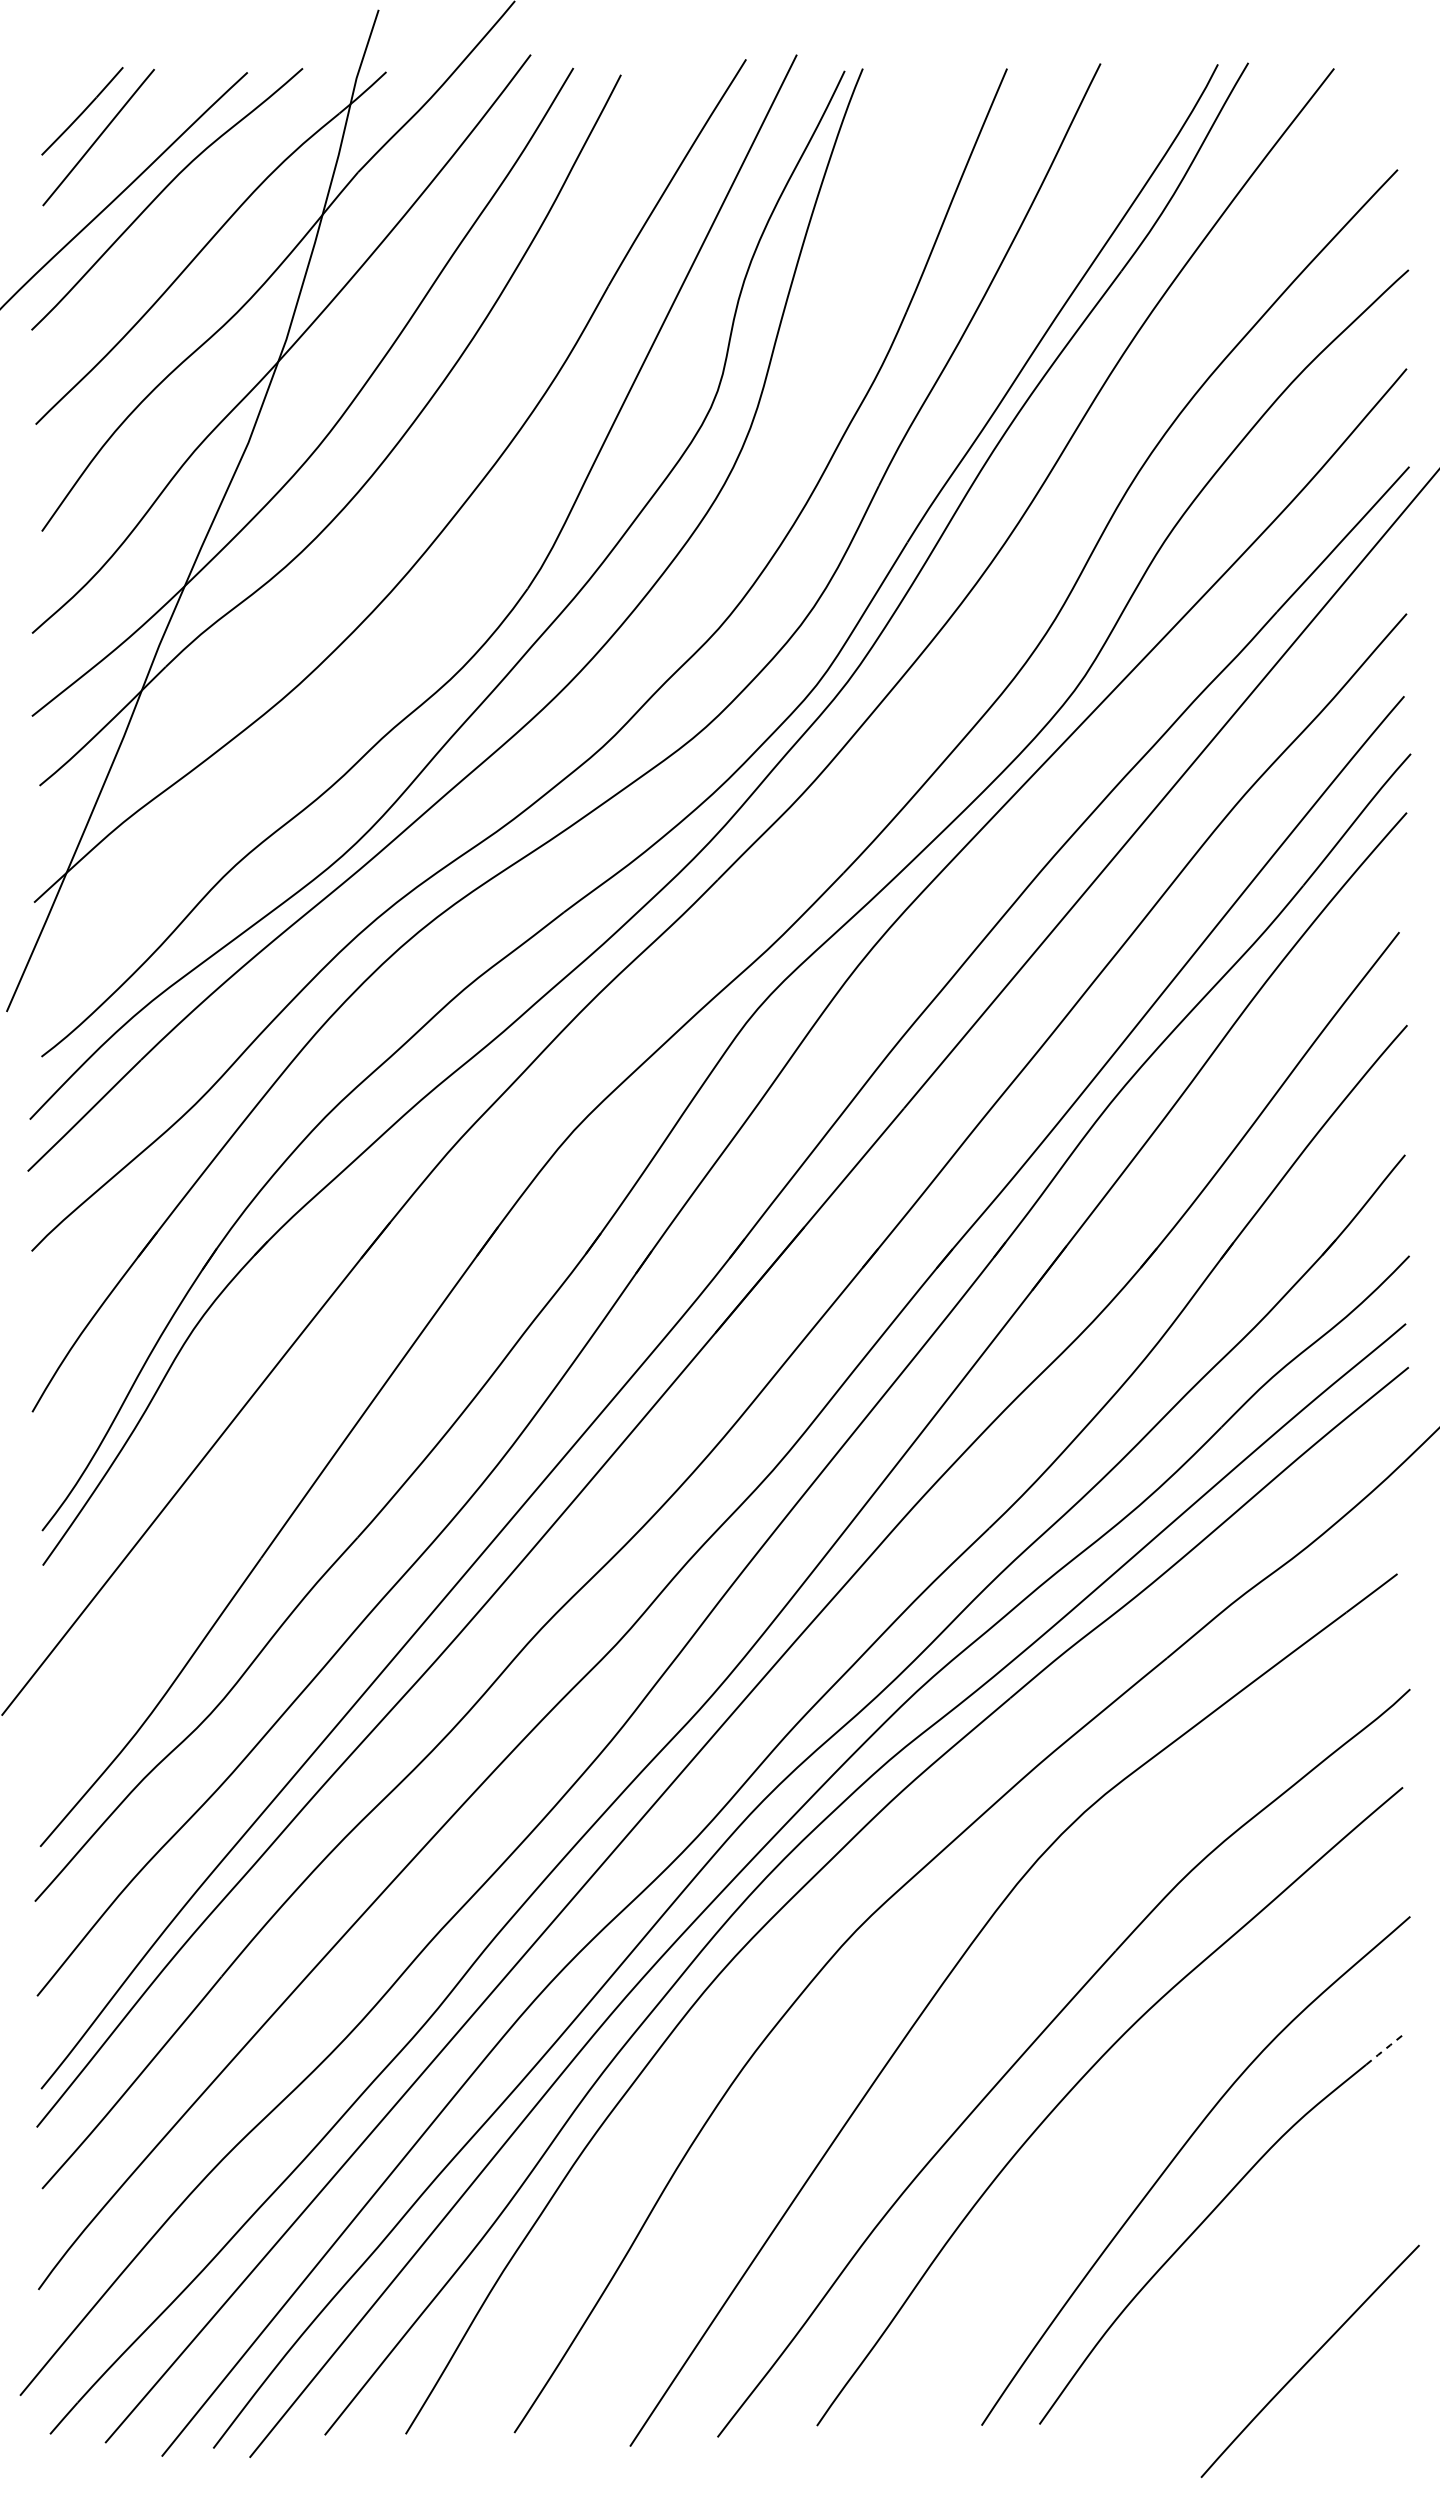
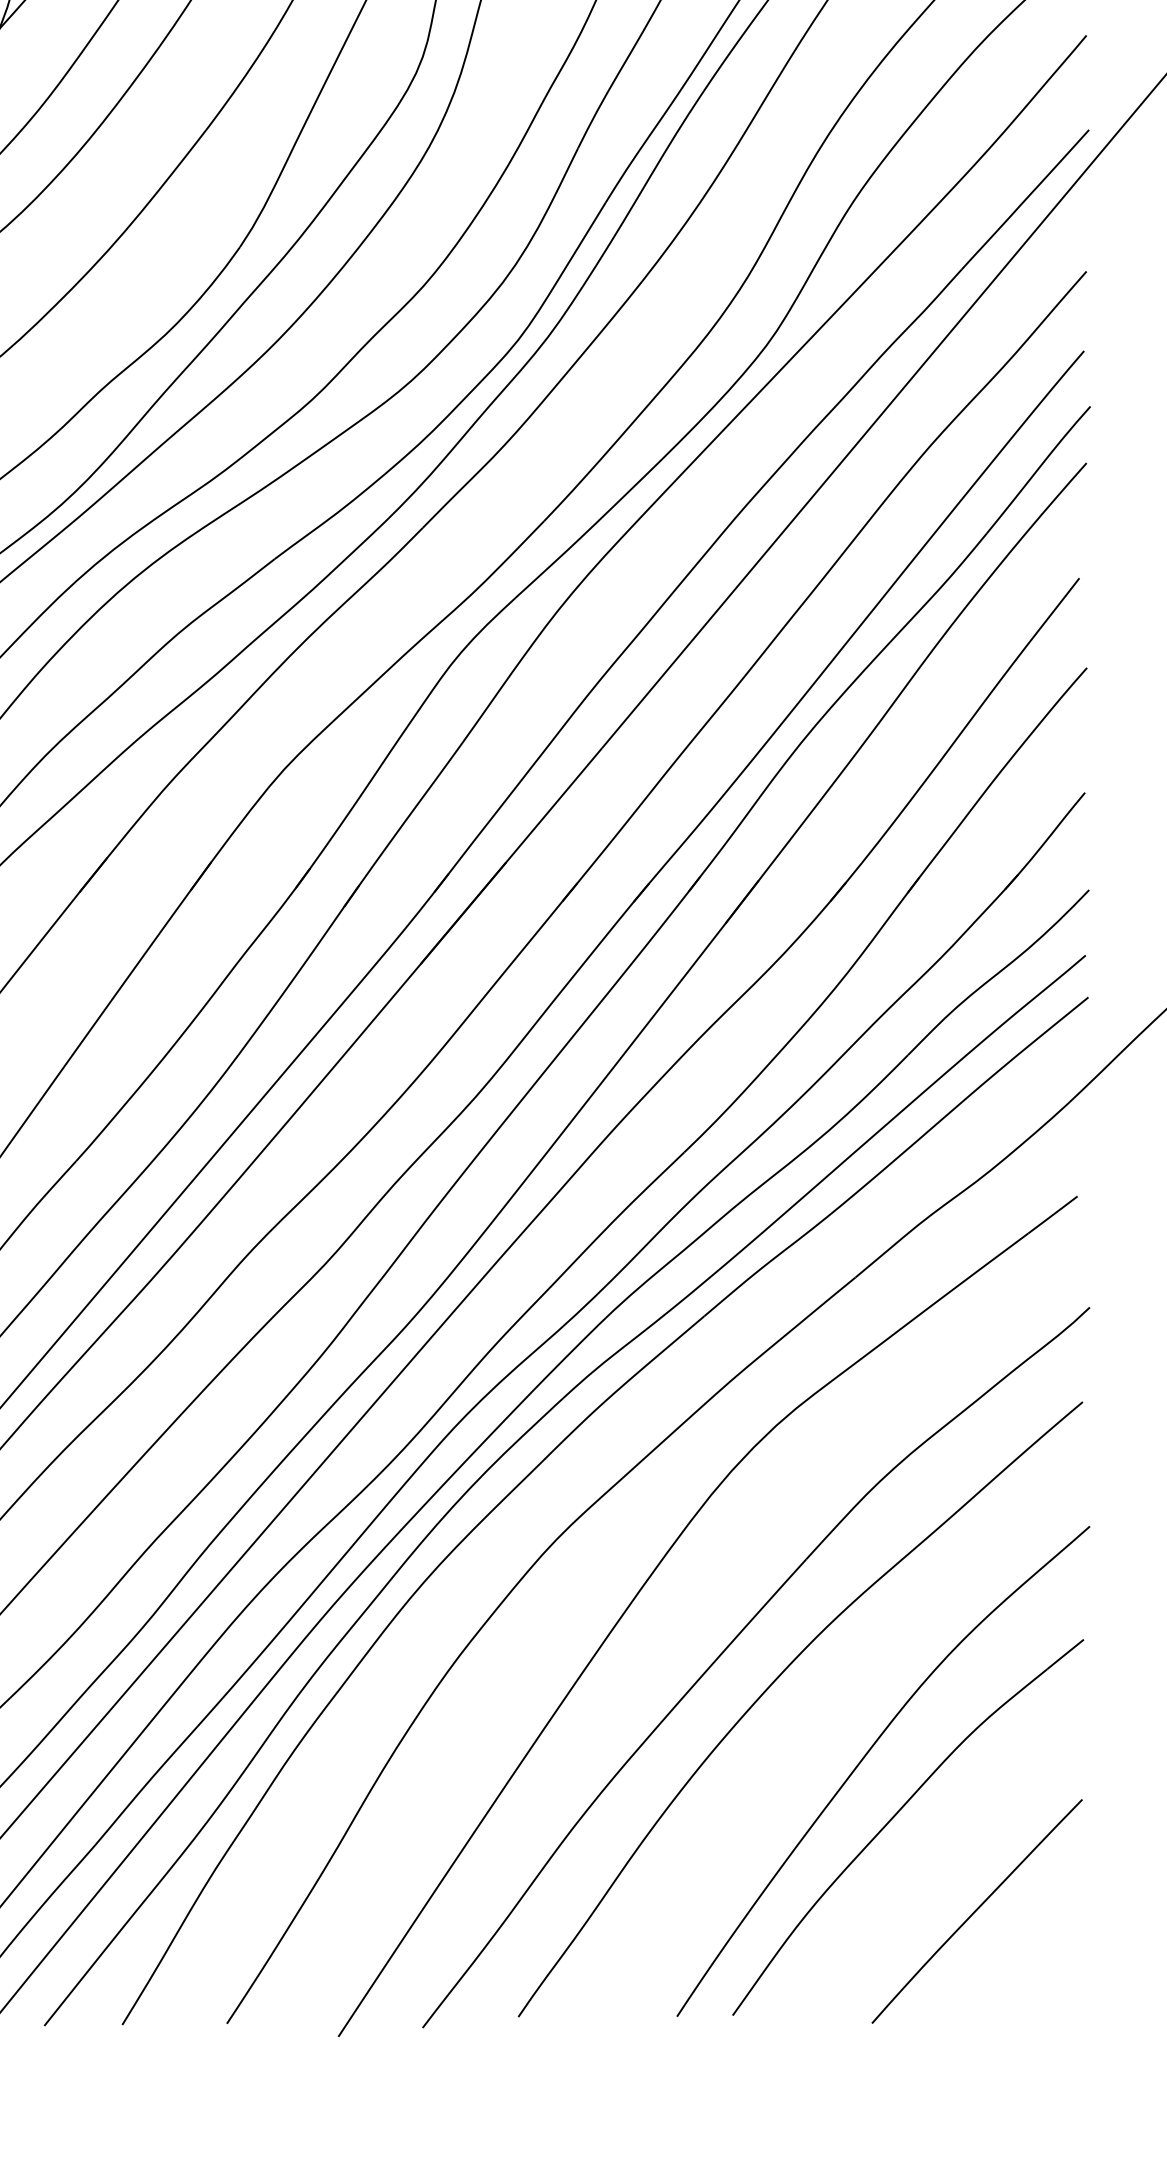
line: (1385, 2049) -> (1066, 1654), dashed -> solid
curve: (1309, 2360) -> (976, 1910), moved

